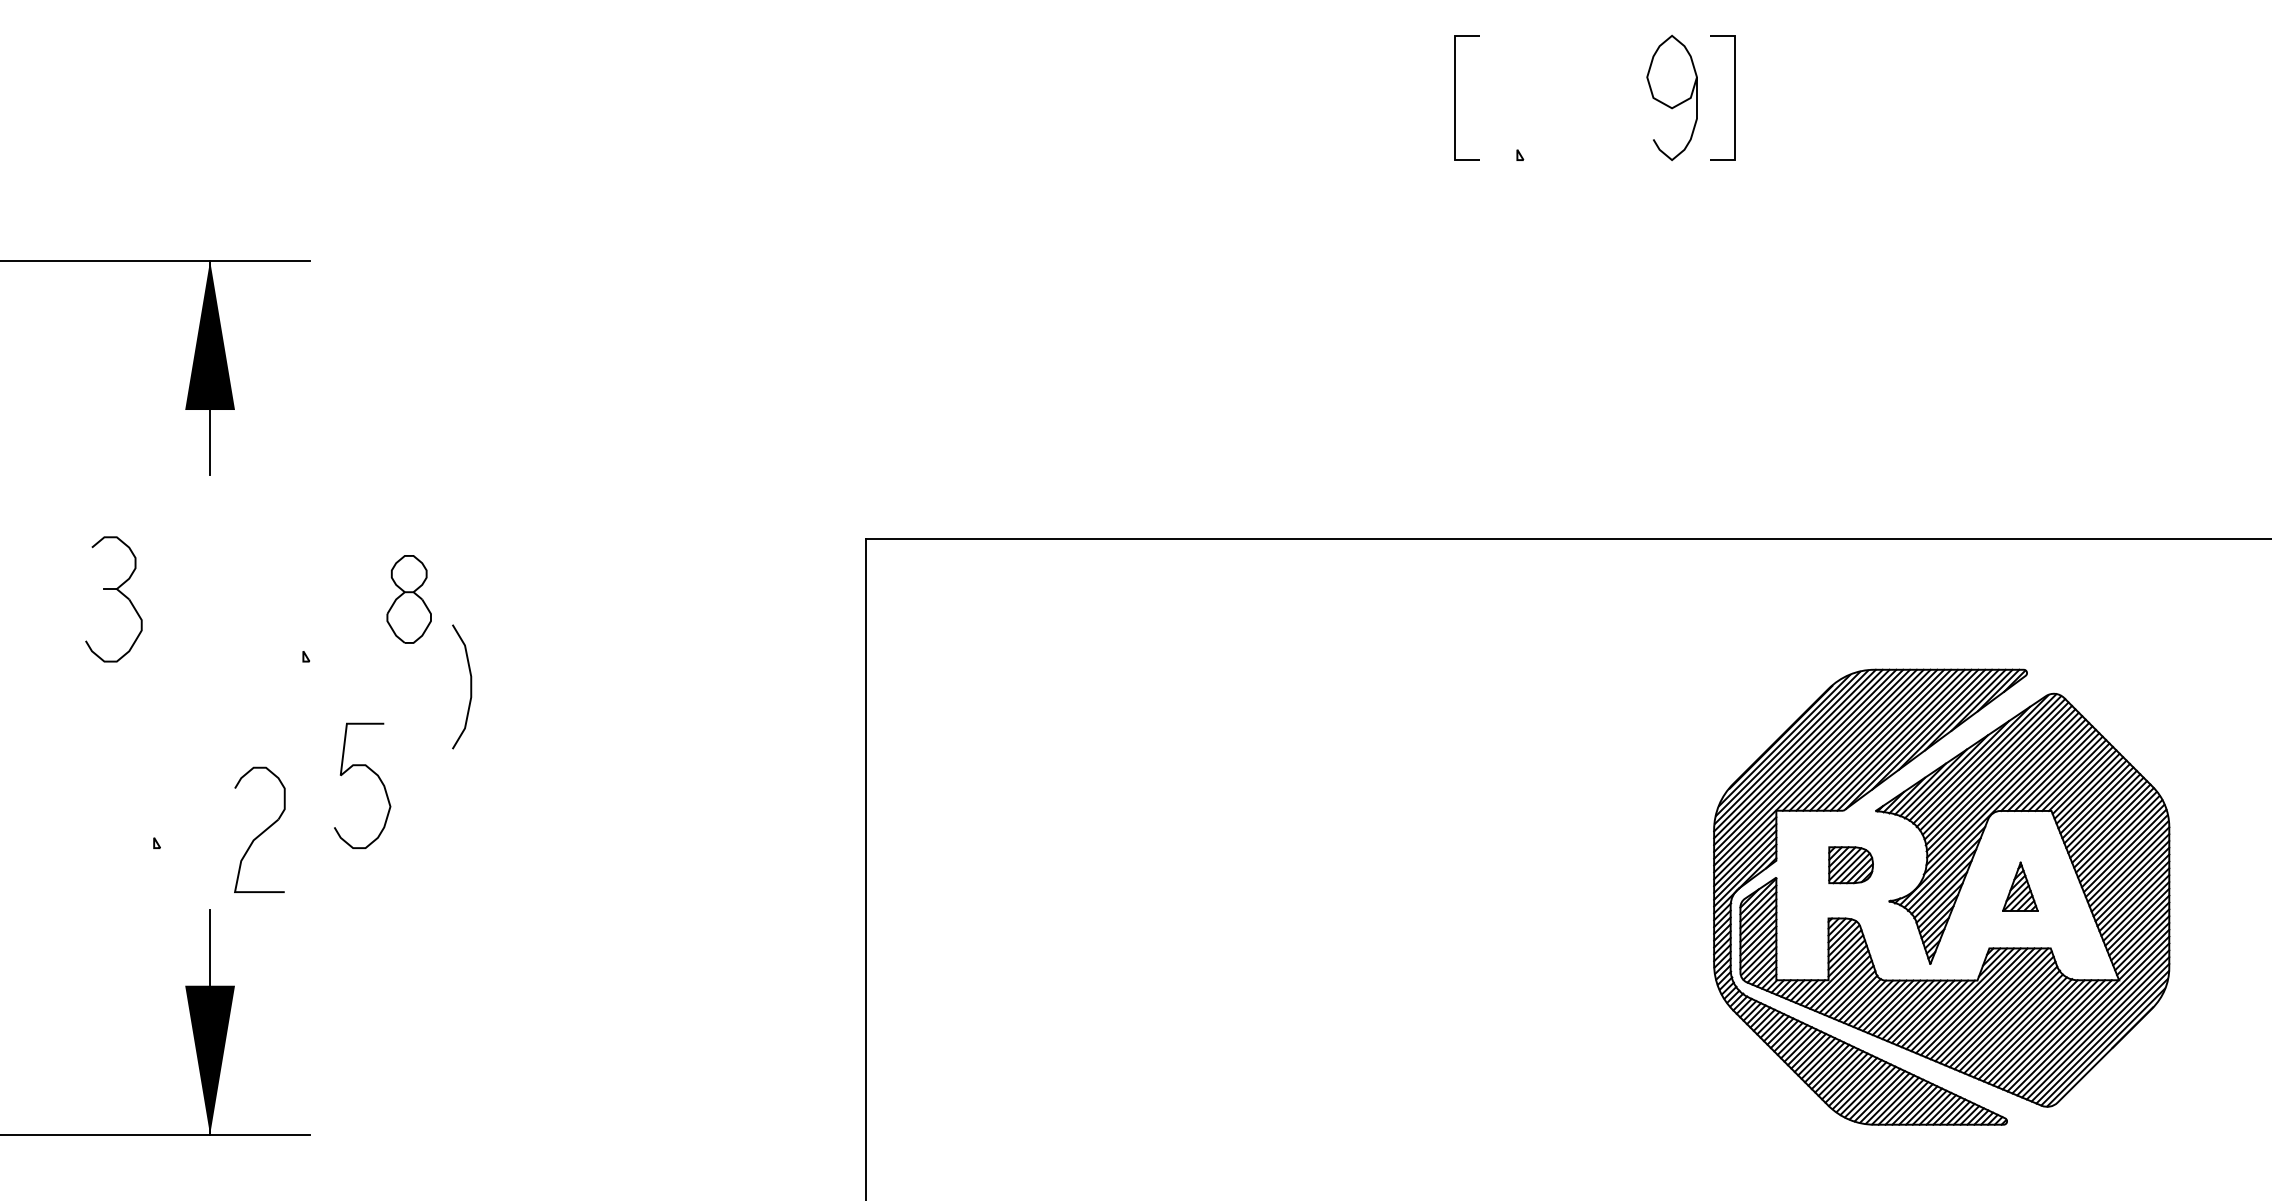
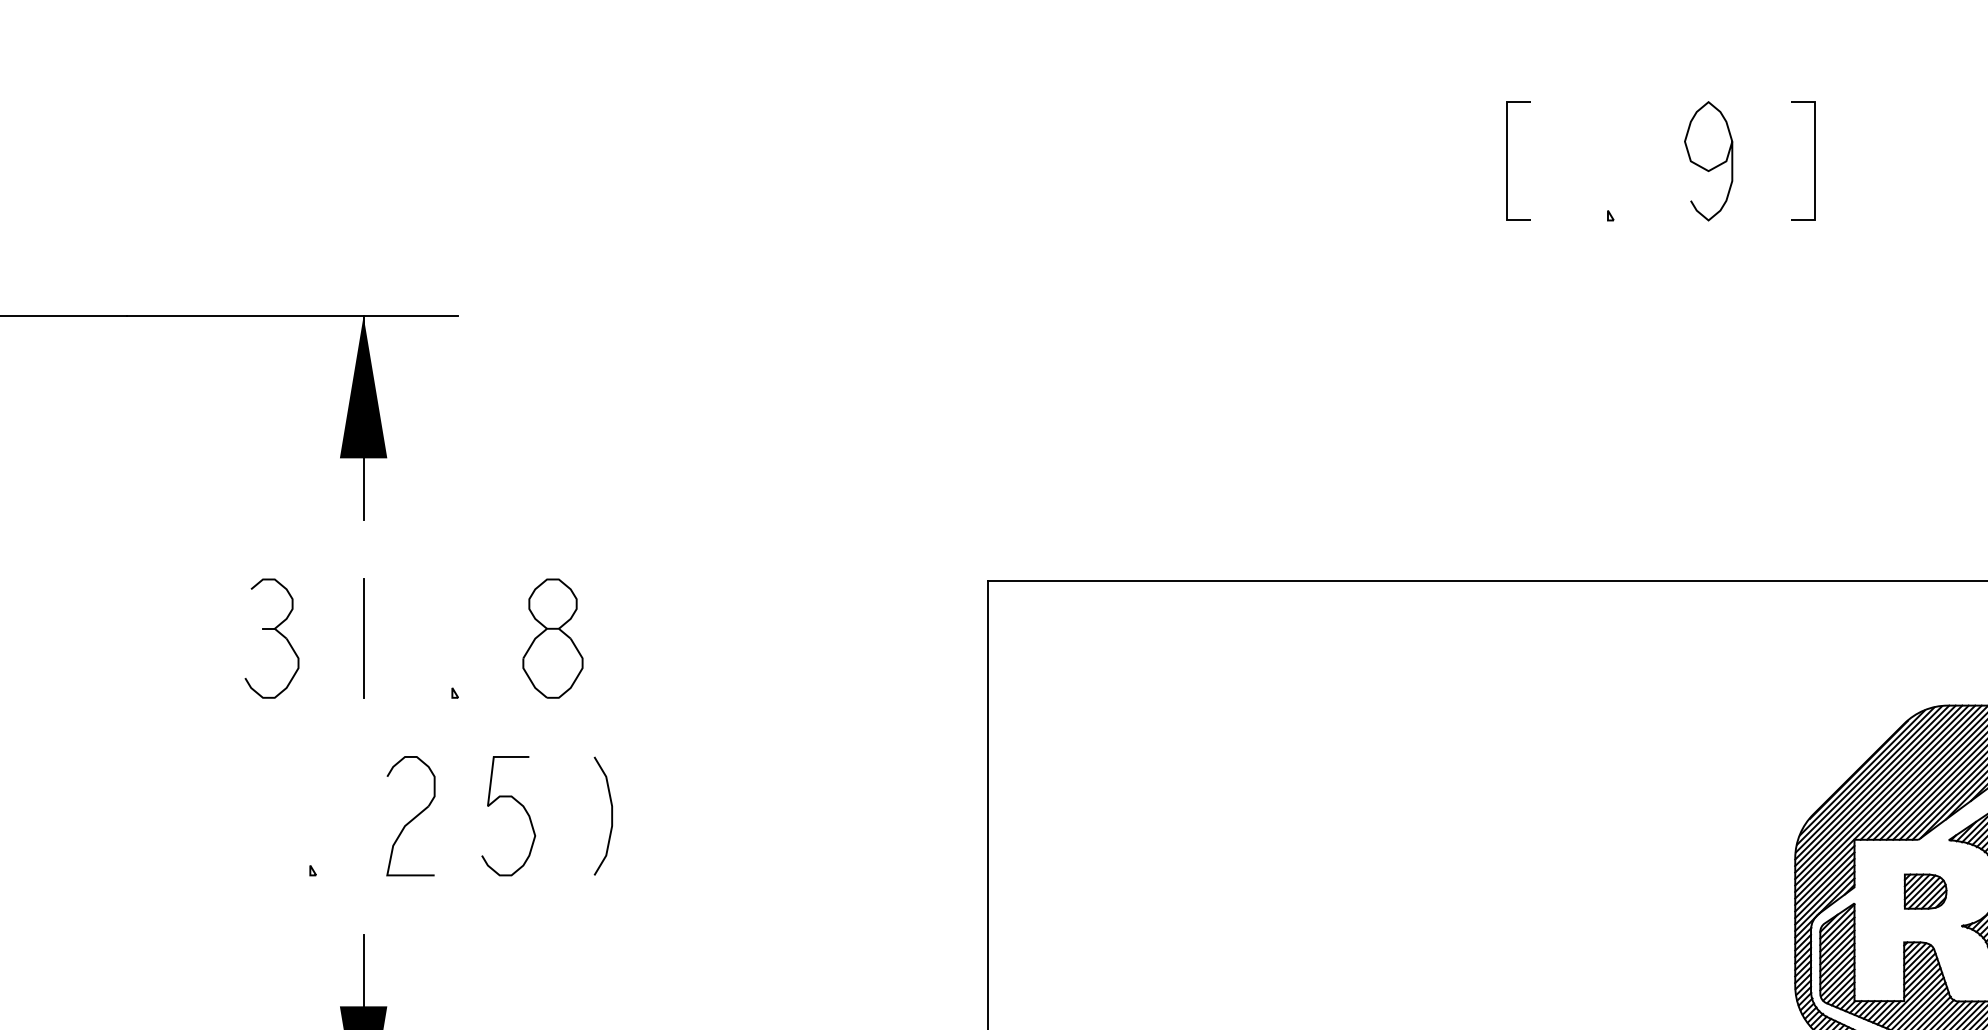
line: (1455, 97) -> (1508, 160), moved
curve: (1667, 104) -> (1704, 167), moved
line: (210, 599) -> (363, 638), added
part: (409, 599) -> (553, 638), size x1.43
curve: (470, 686) -> (611, 815), moved
part: (259, 829) -> (410, 815), moved

